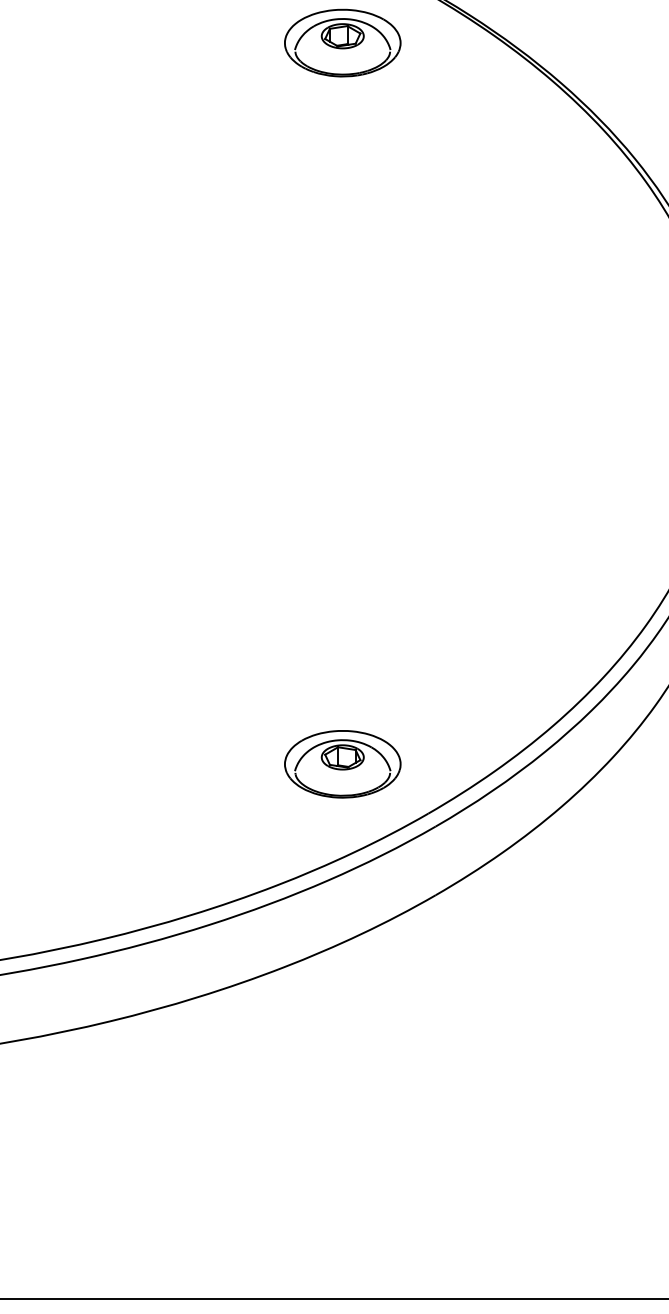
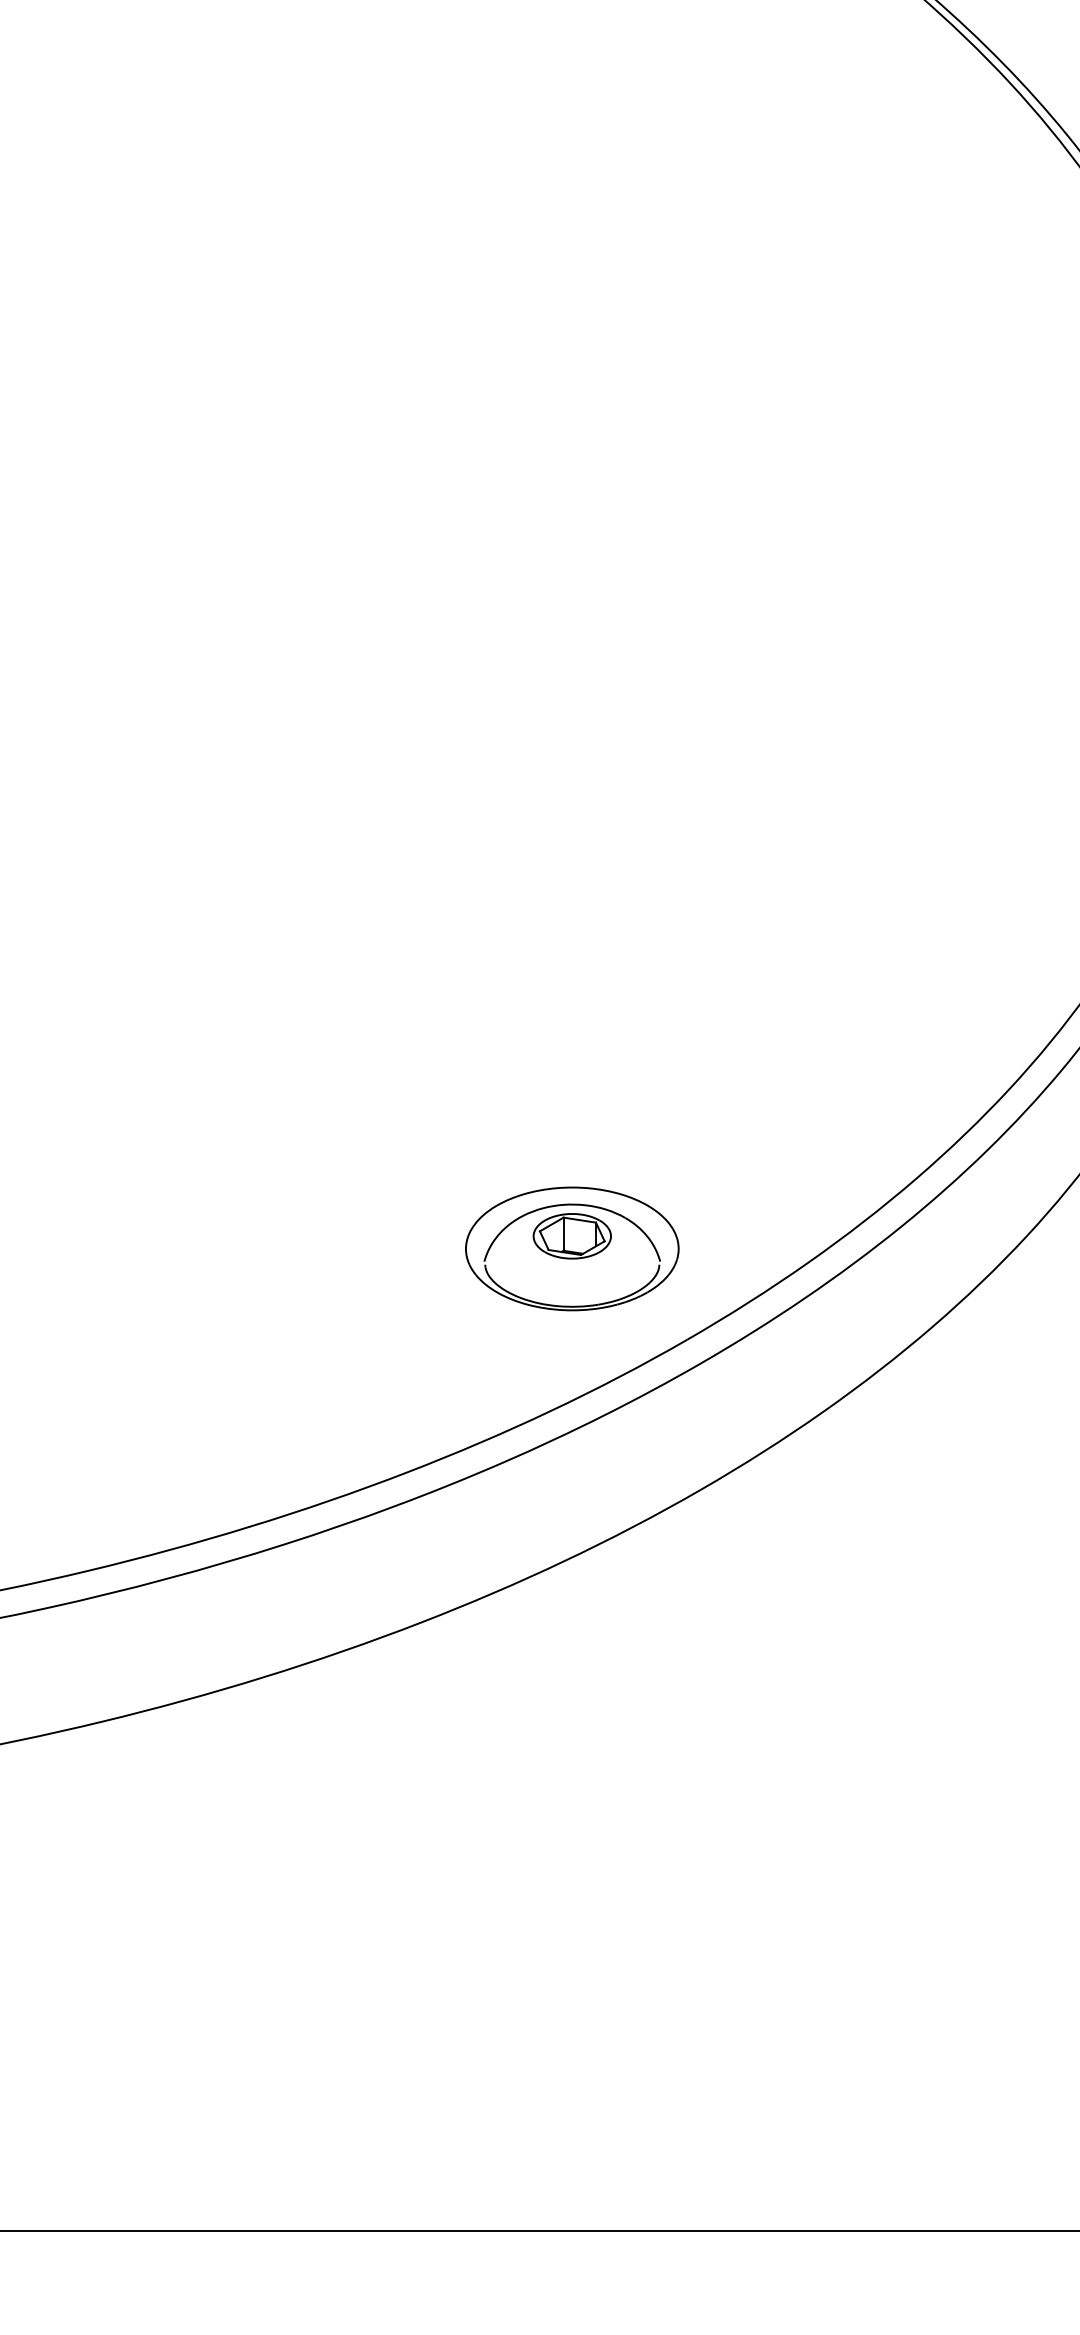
part: (342, 764) -> (571, 1249), moved

